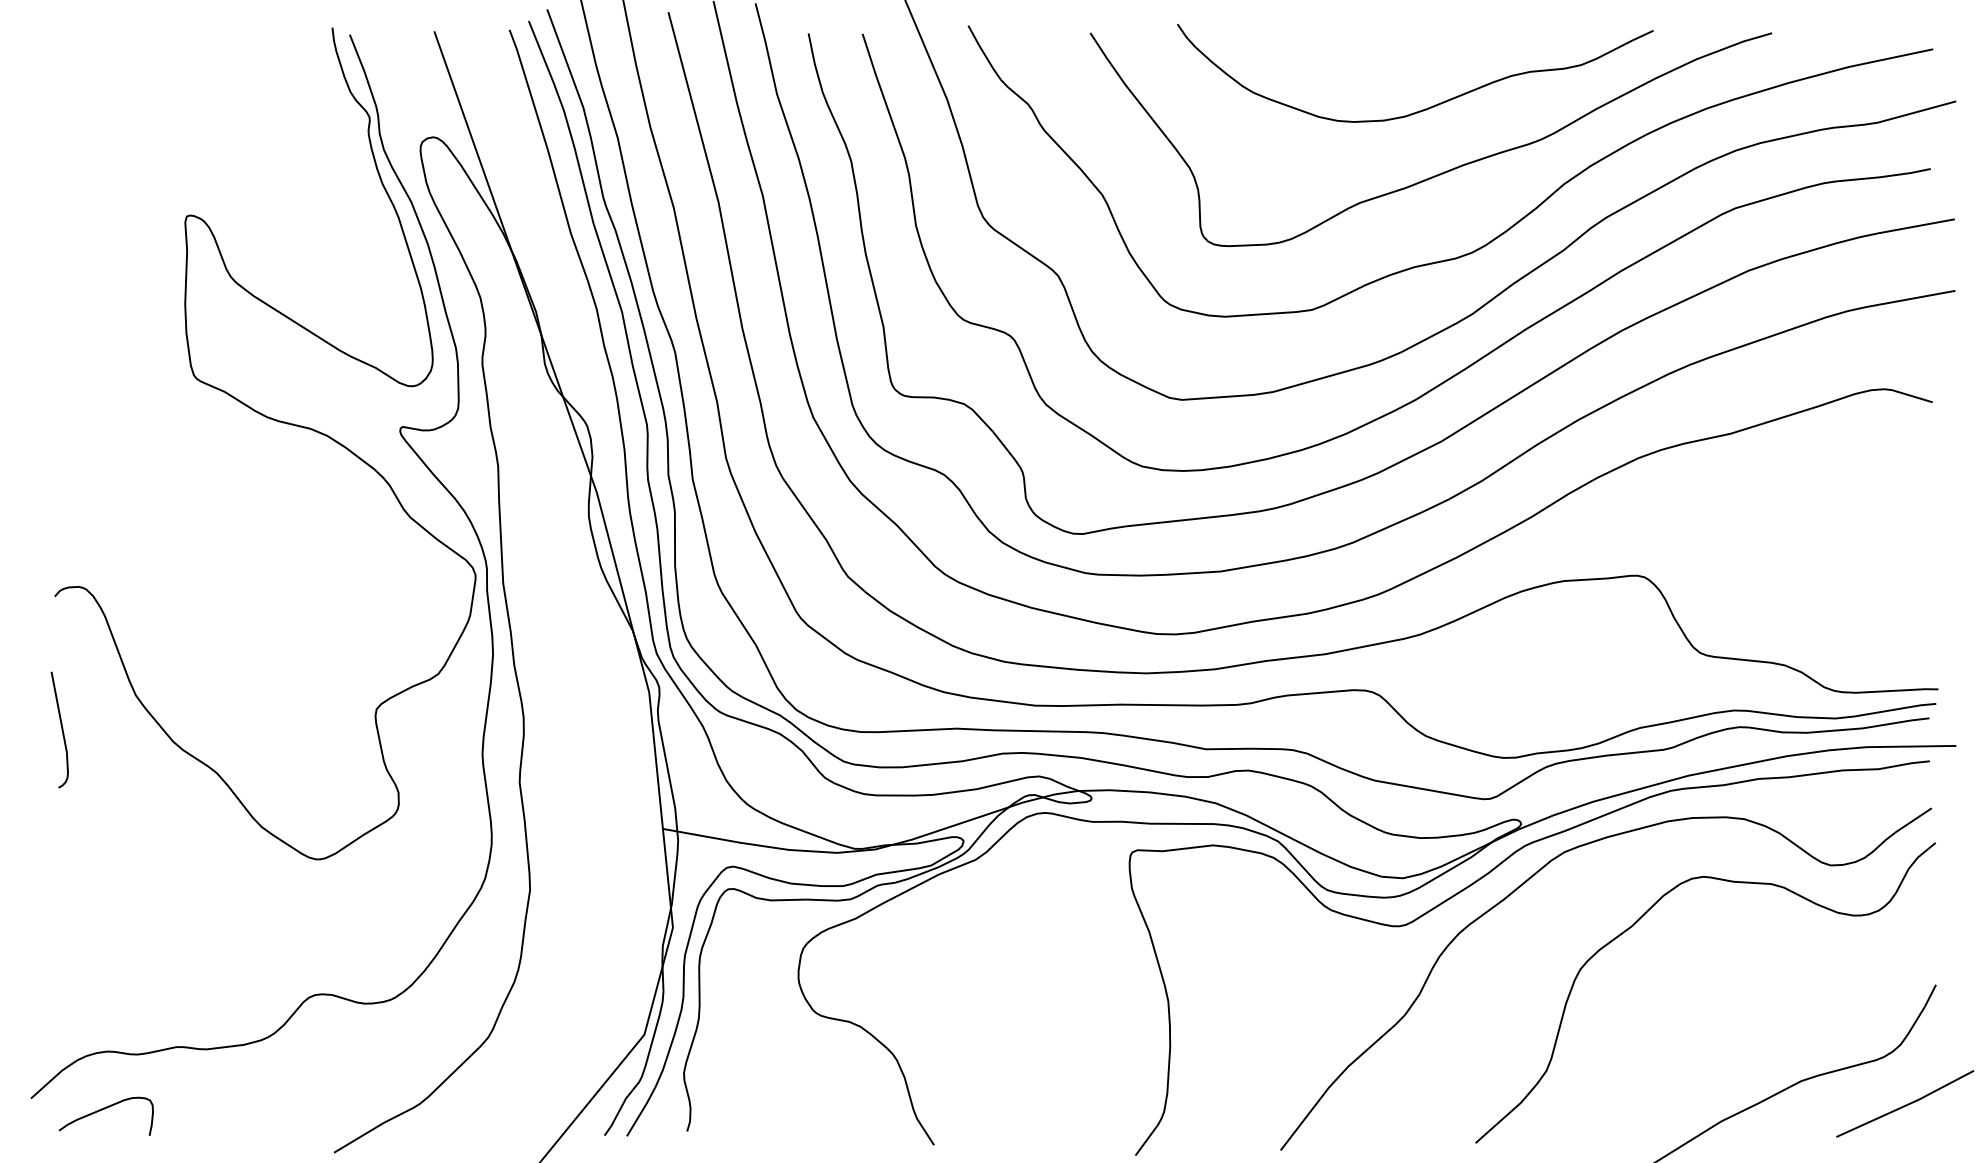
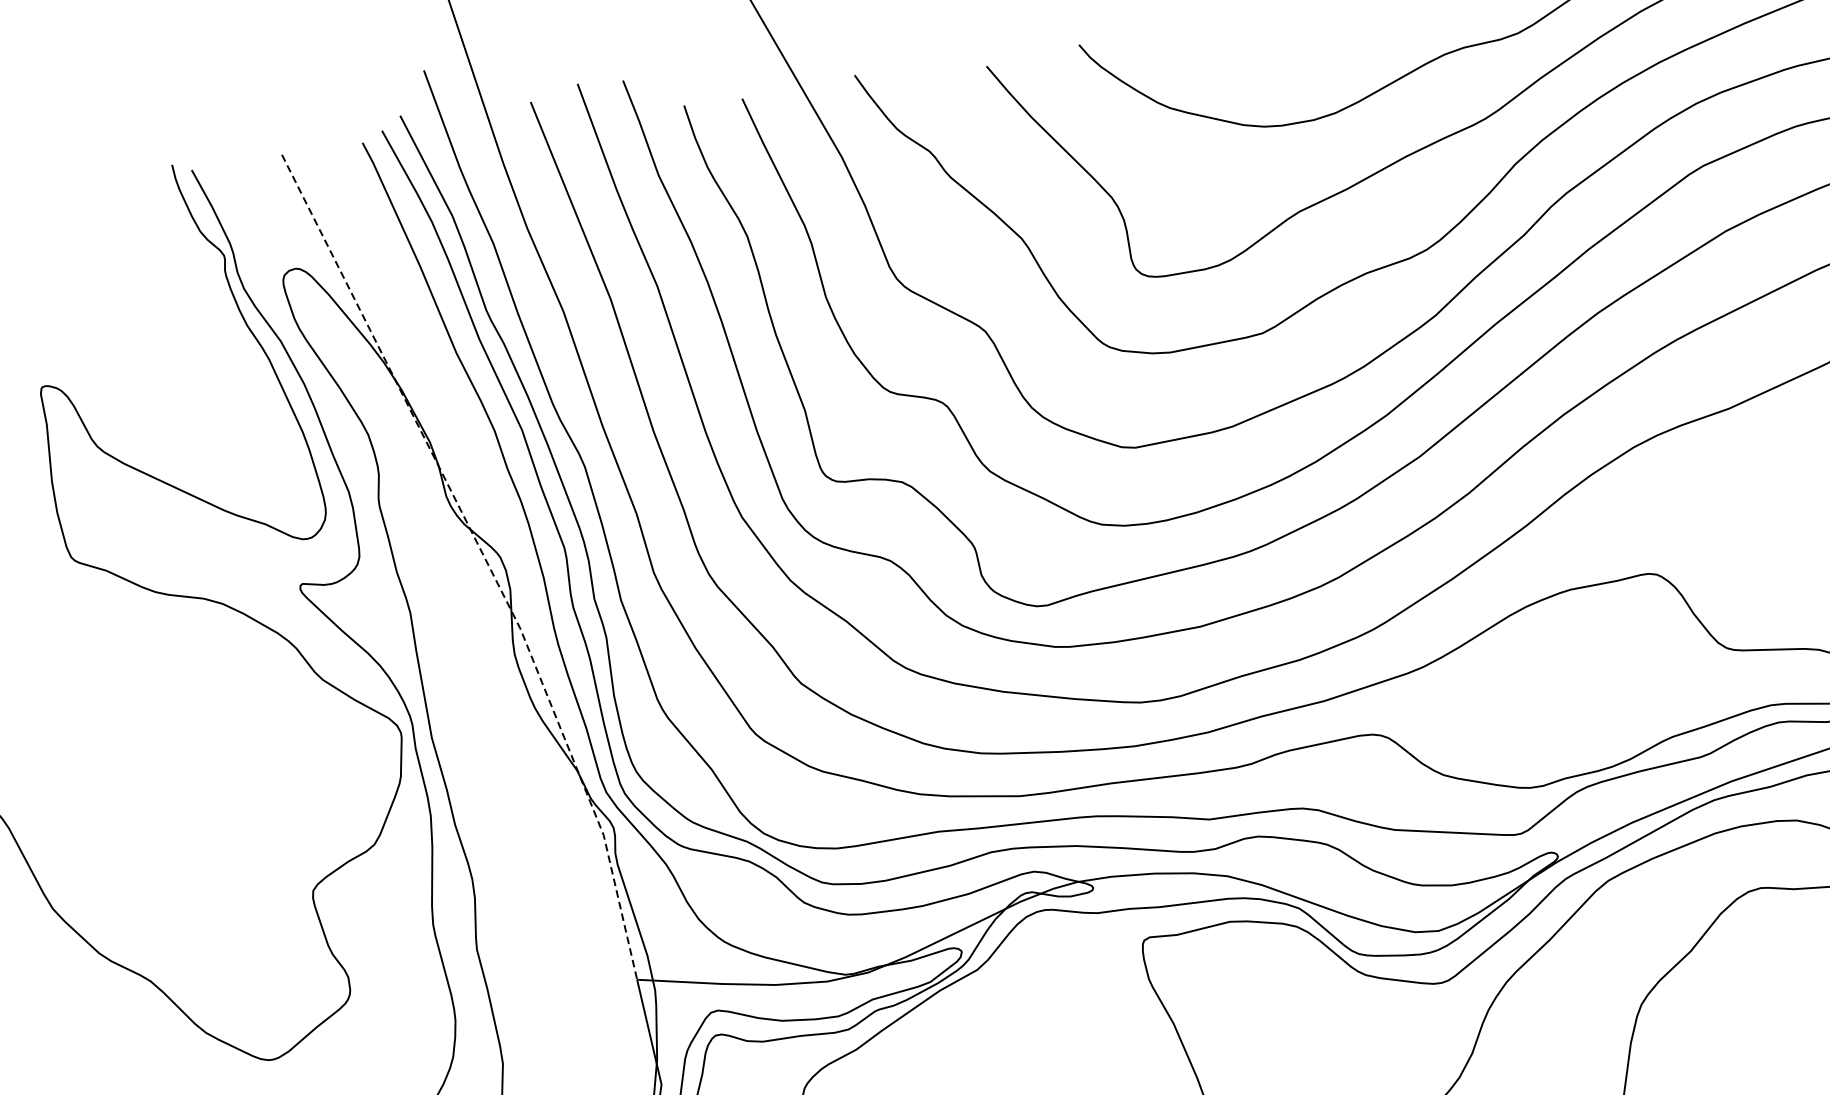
line: (573, 425) -> (485, 558), solid -> dashed

